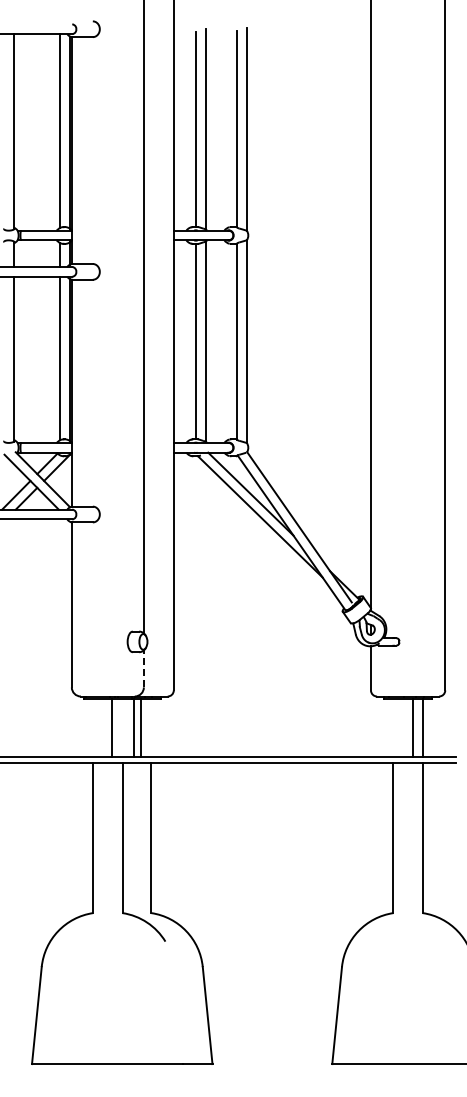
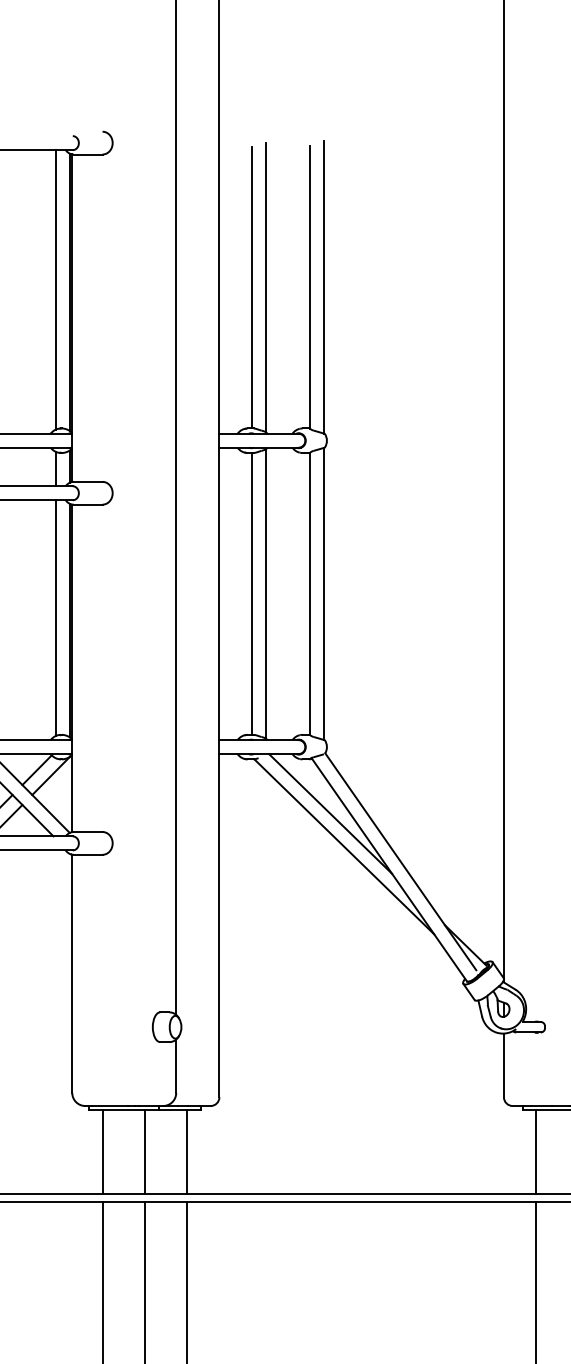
line: (143, 668) -> (175, 1065), dashed -> solid
line: (112, 727) -> (103, 1150), moved
line: (134, 727) -> (187, 1150), moved
line: (140, 727) -> (145, 1150), moved
line: (413, 727) -> (536, 1150), moved

